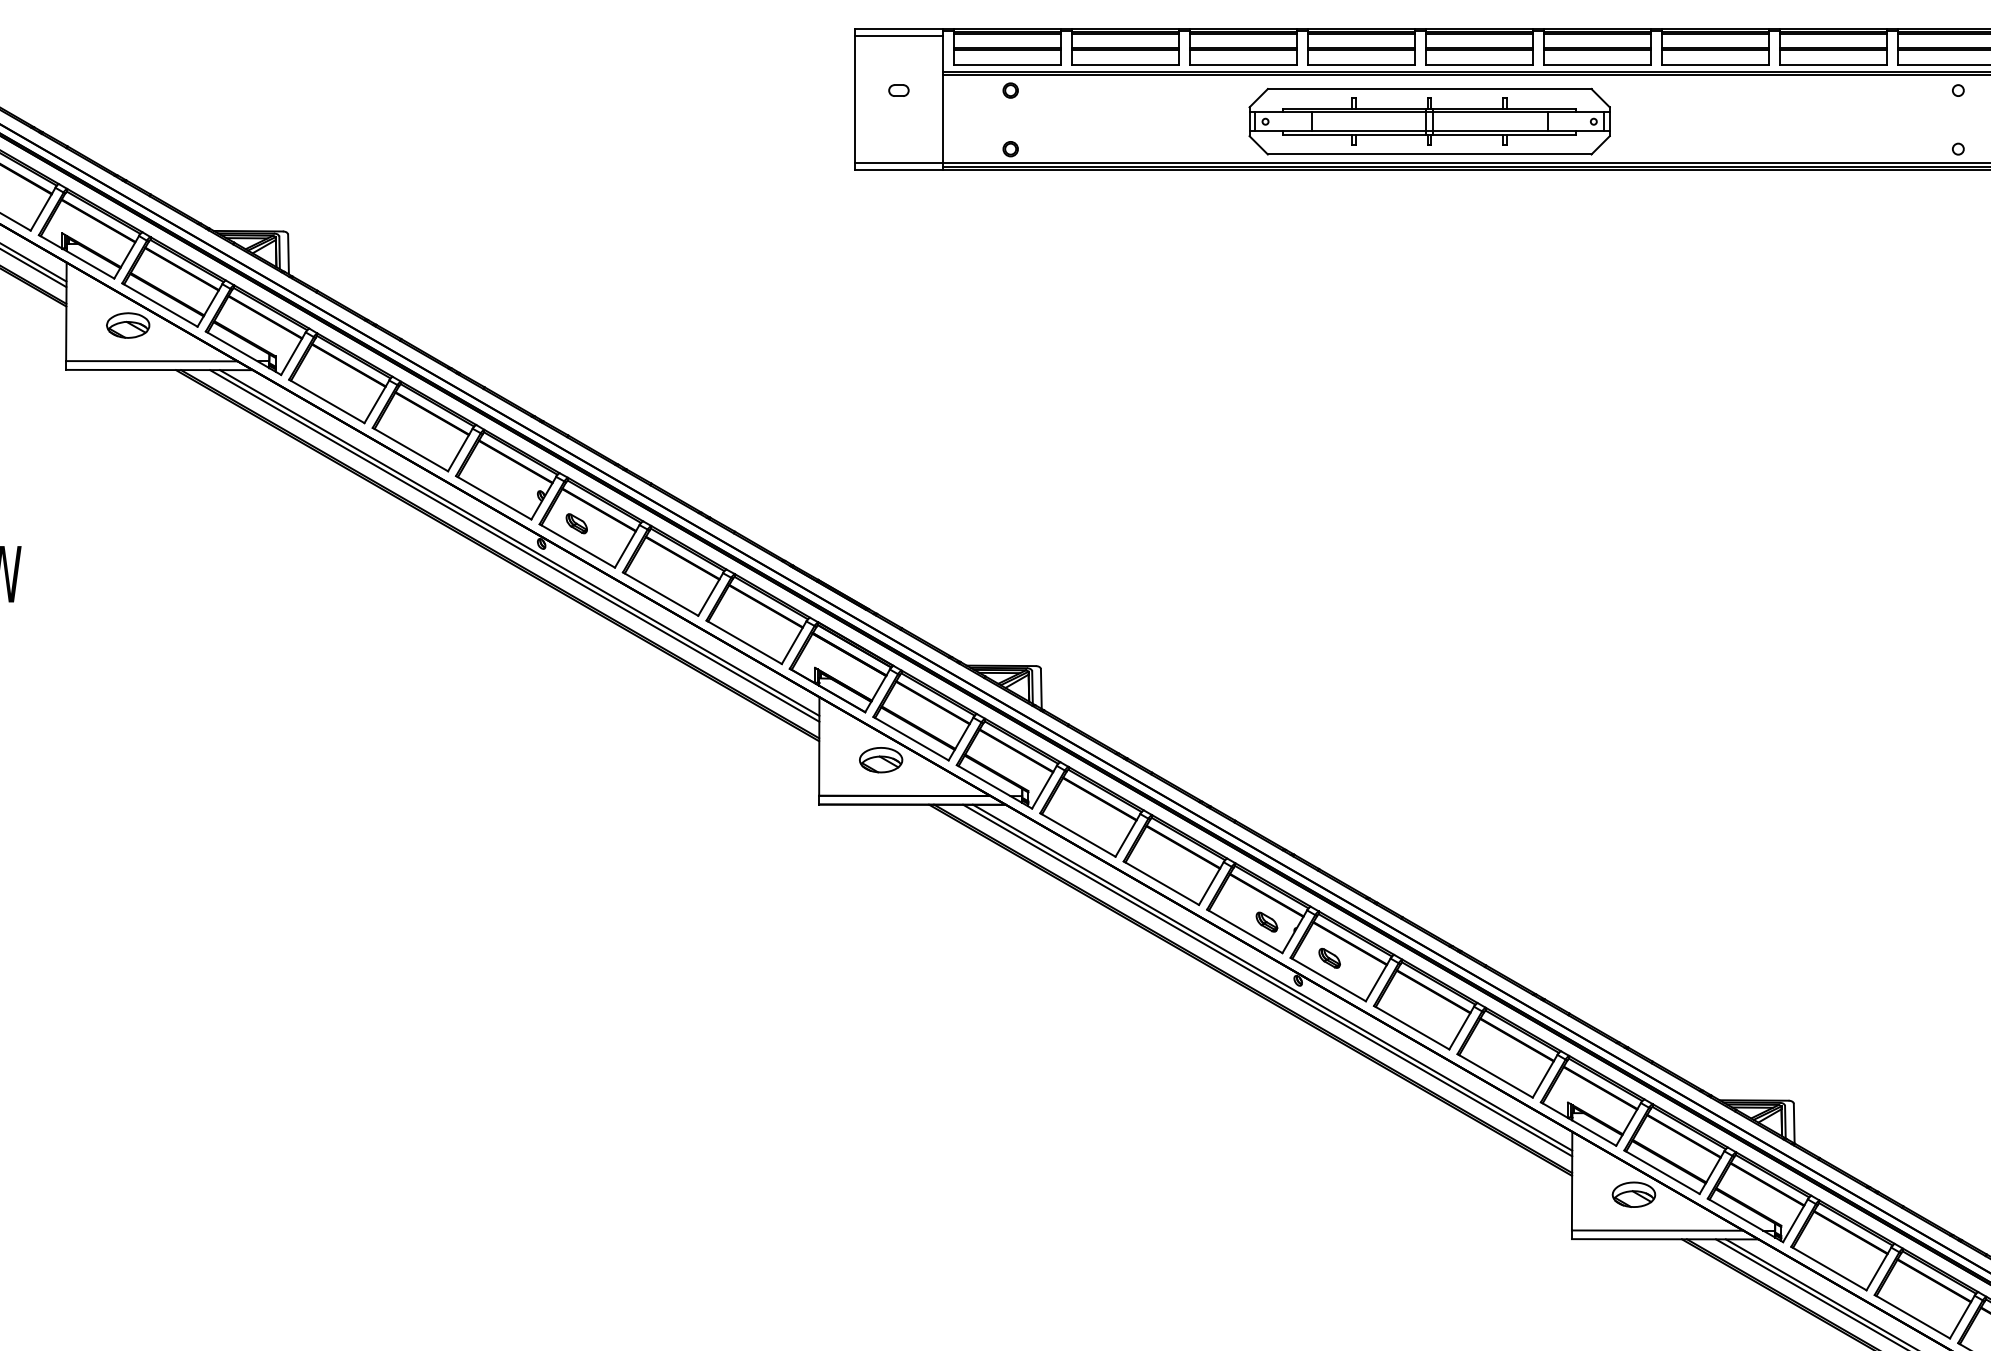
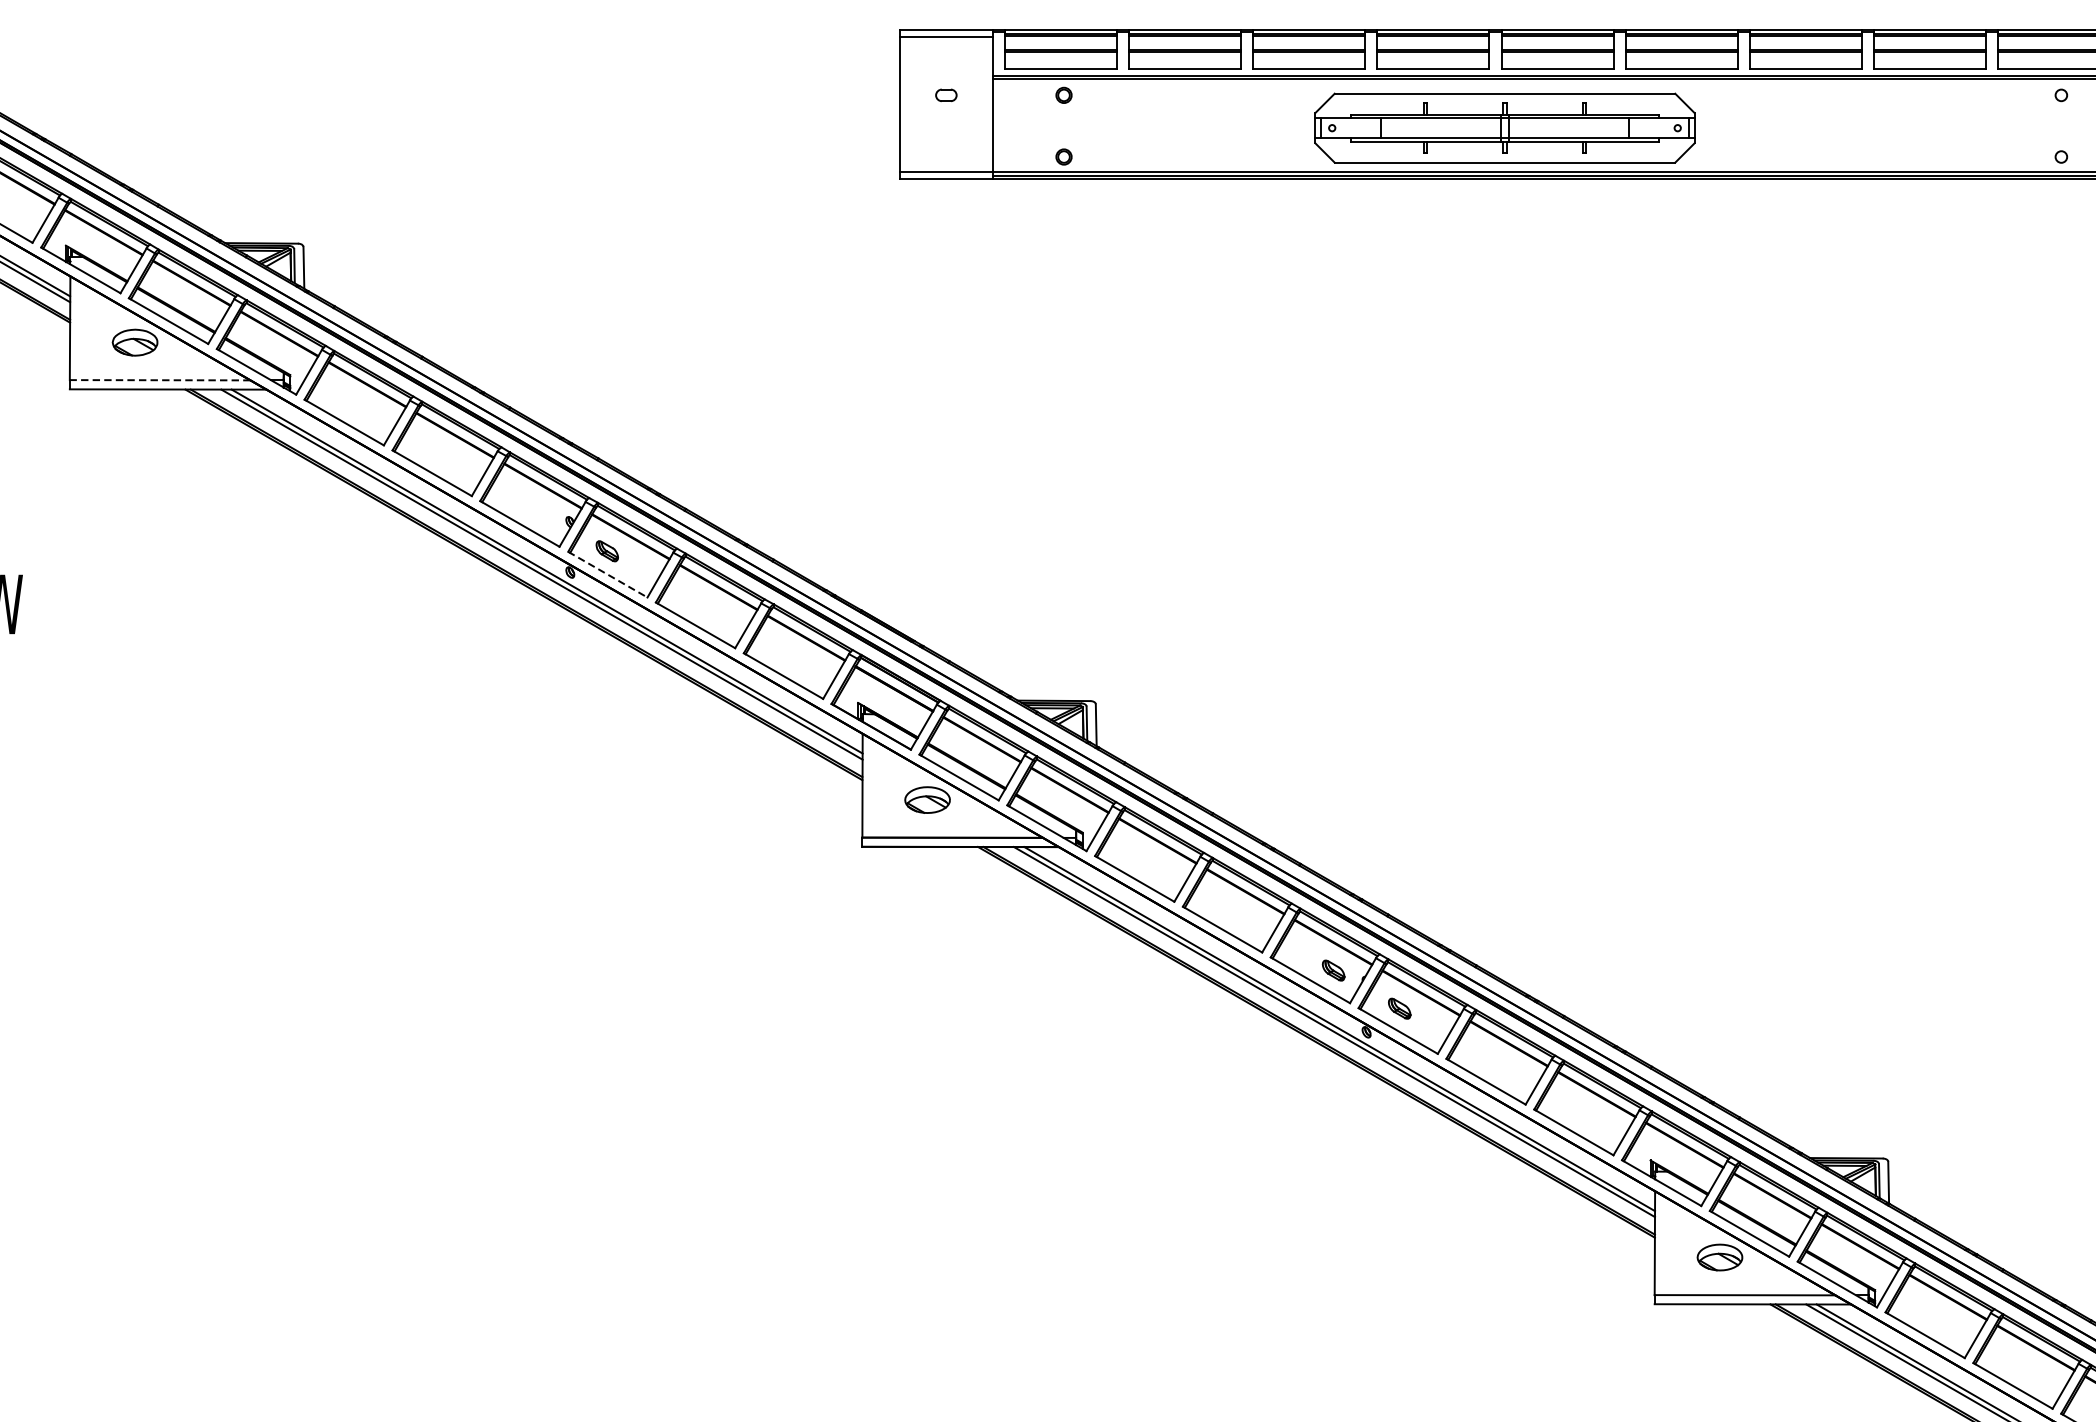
line: (151, 361) -> (159, 380), solid -> dashed
line: (577, 546) -> (608, 575), solid -> dashed

